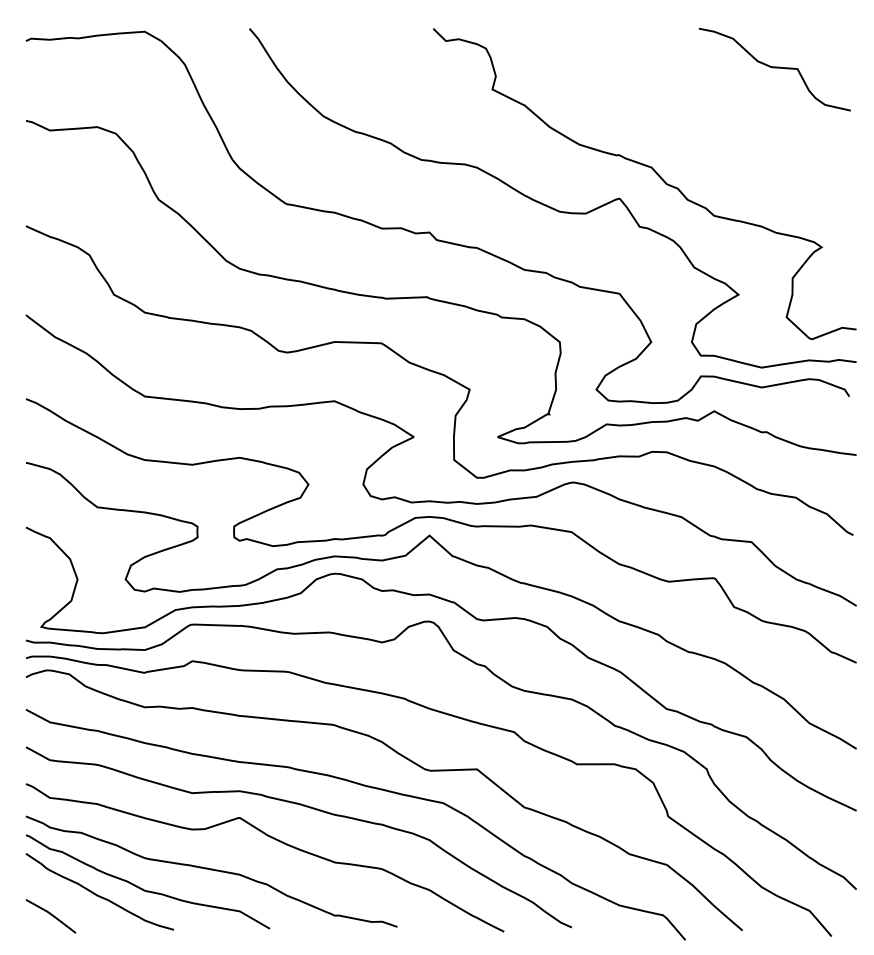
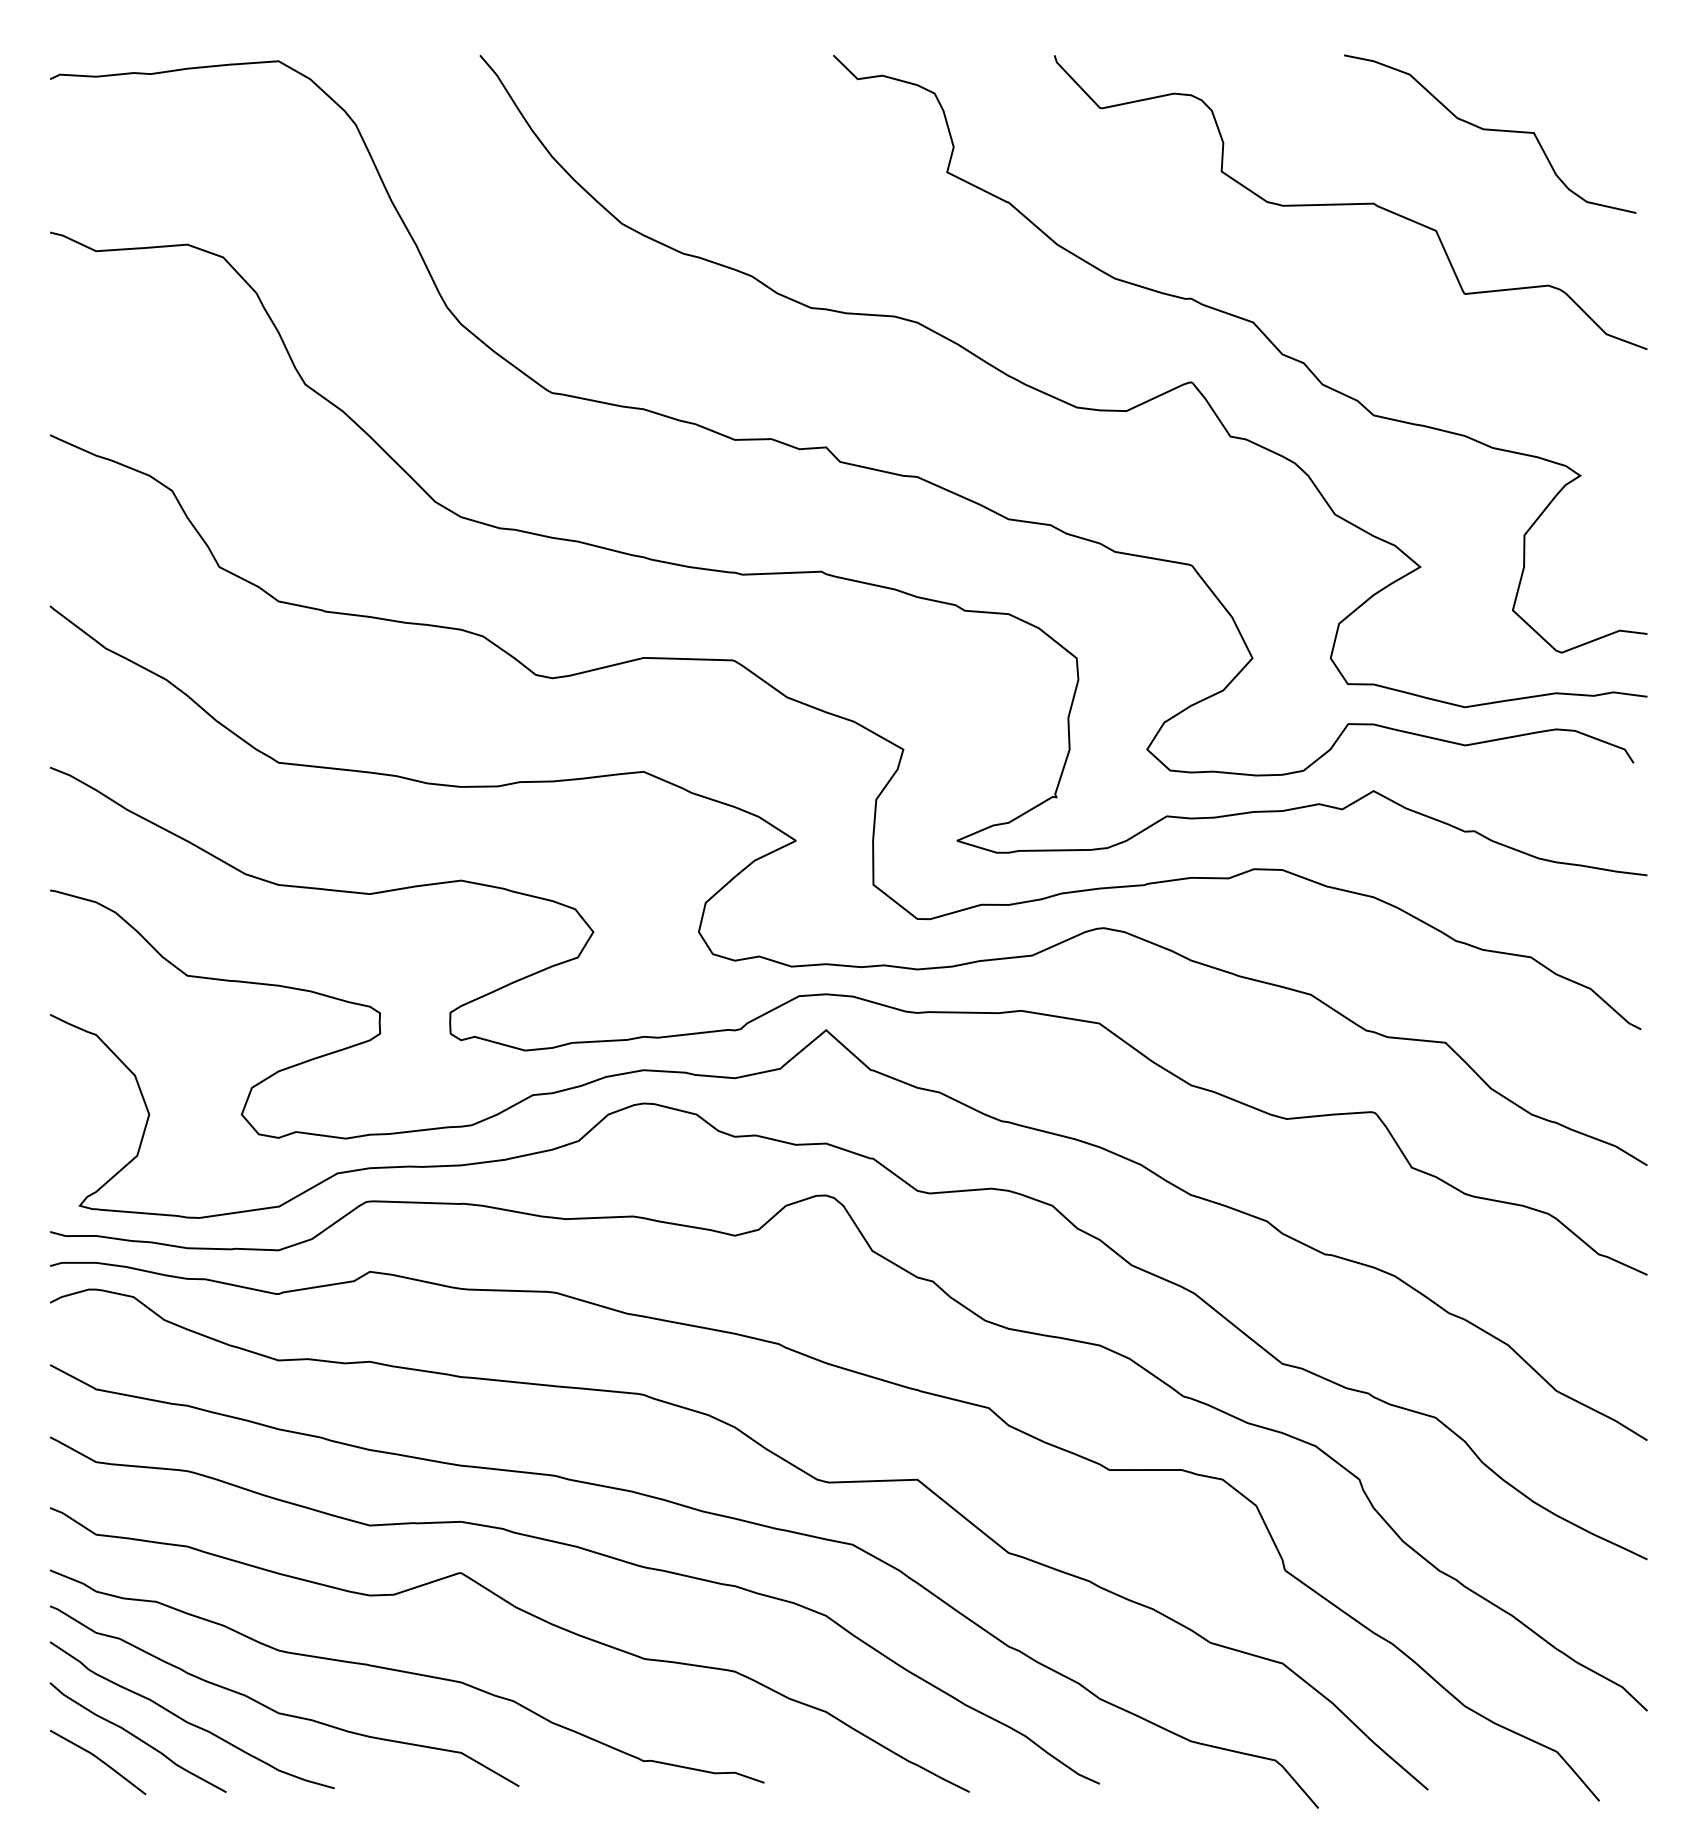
curve: (701, 105) -> (1349, 203), added
curve: (71, 903) -> (137, 1737), added

